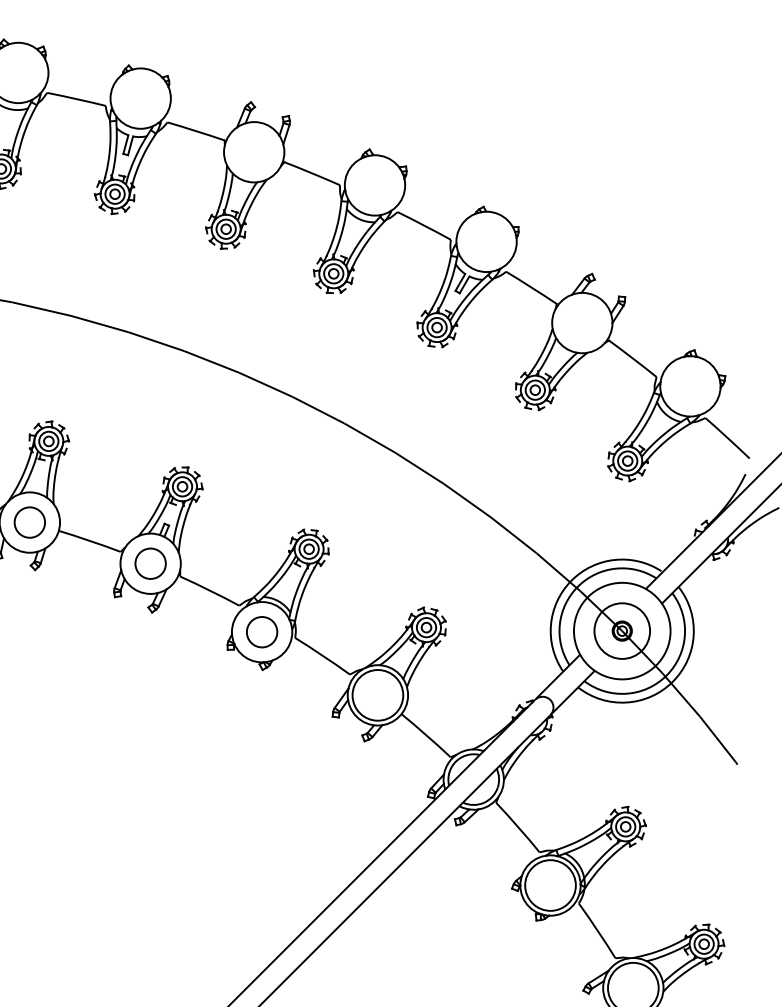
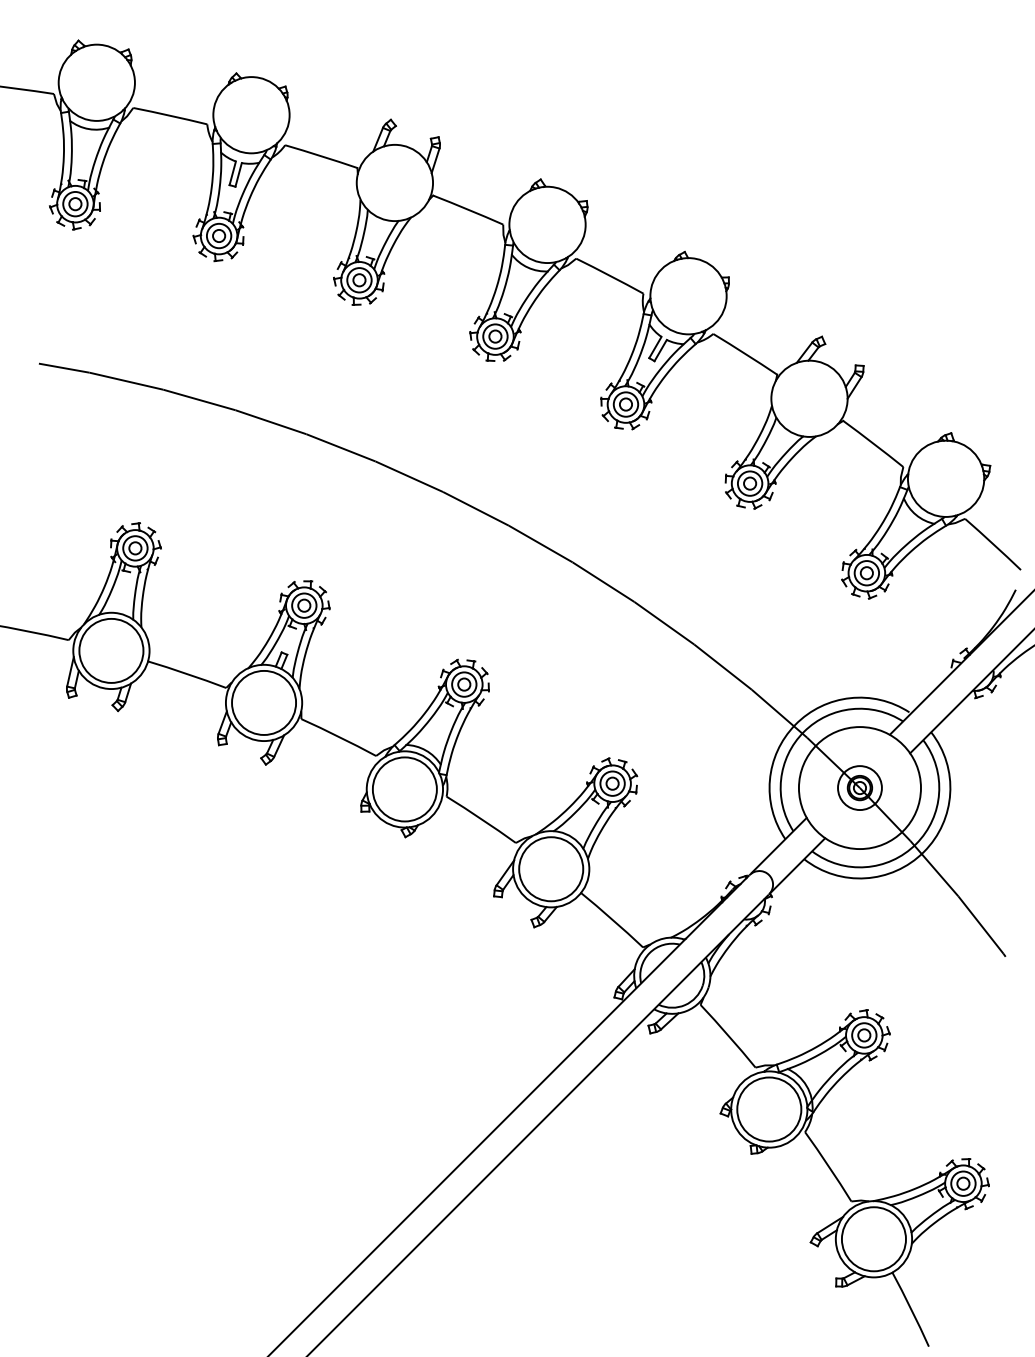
circle: (29, 522) -> (111, 650), size x1.67
circle: (151, 563) -> (264, 702), size x1.67
circle: (621, 631) -> (859, 788), size x0.62
circle: (261, 632) -> (404, 789), size x1.67

